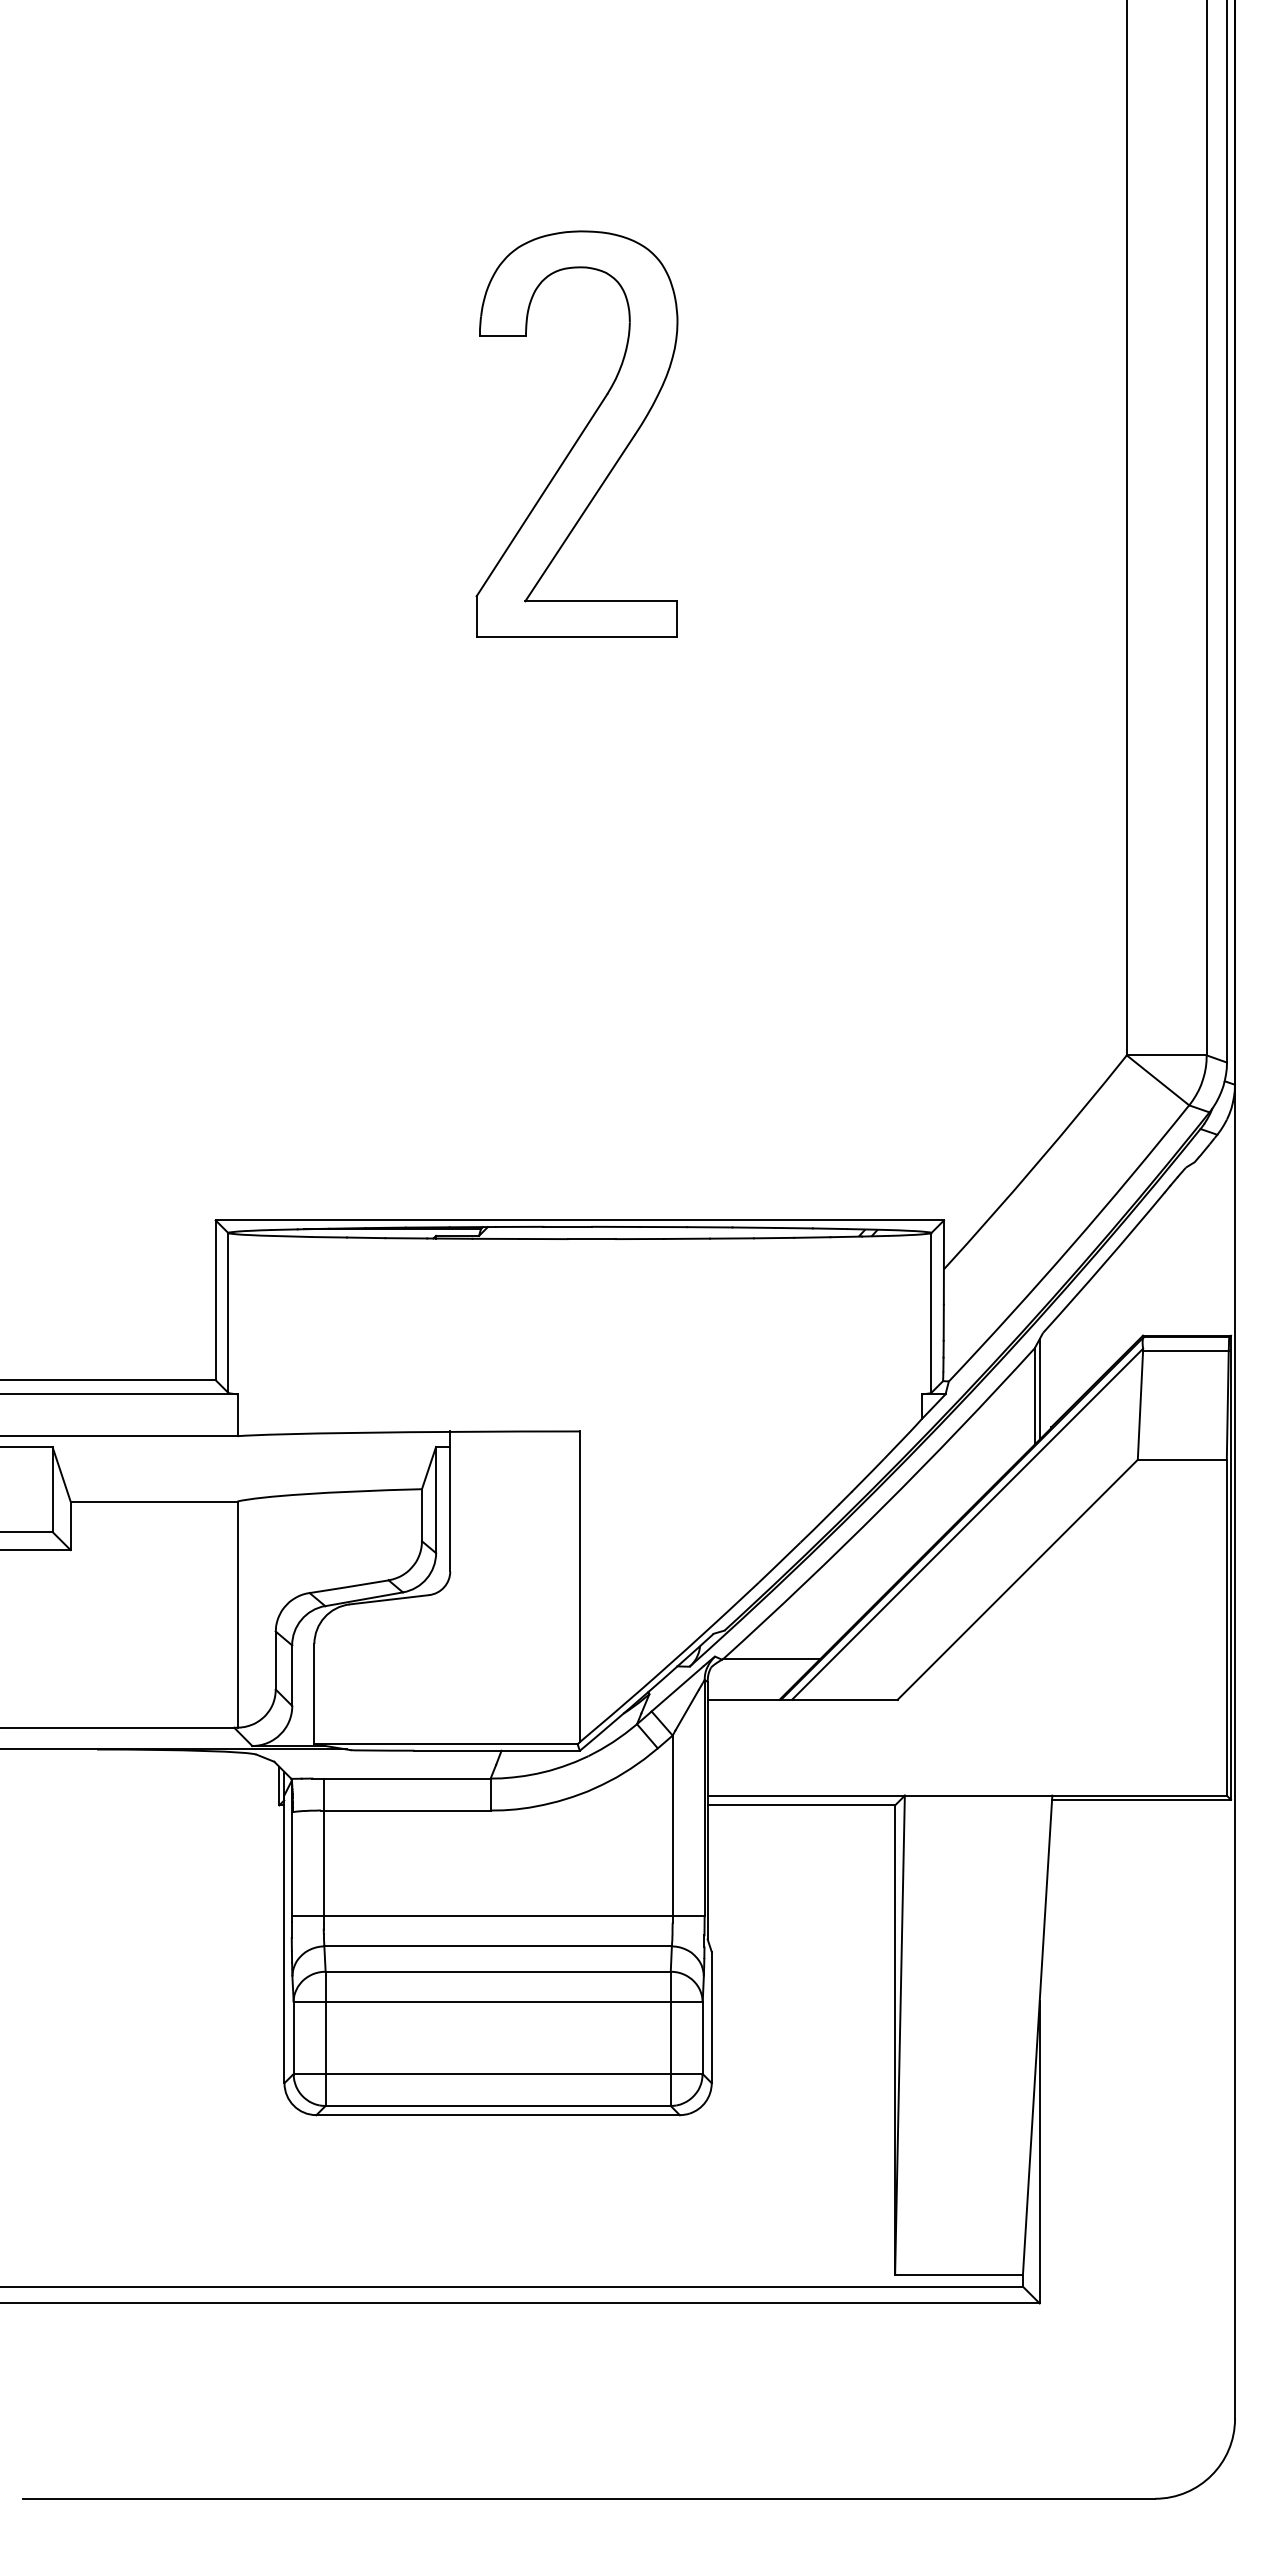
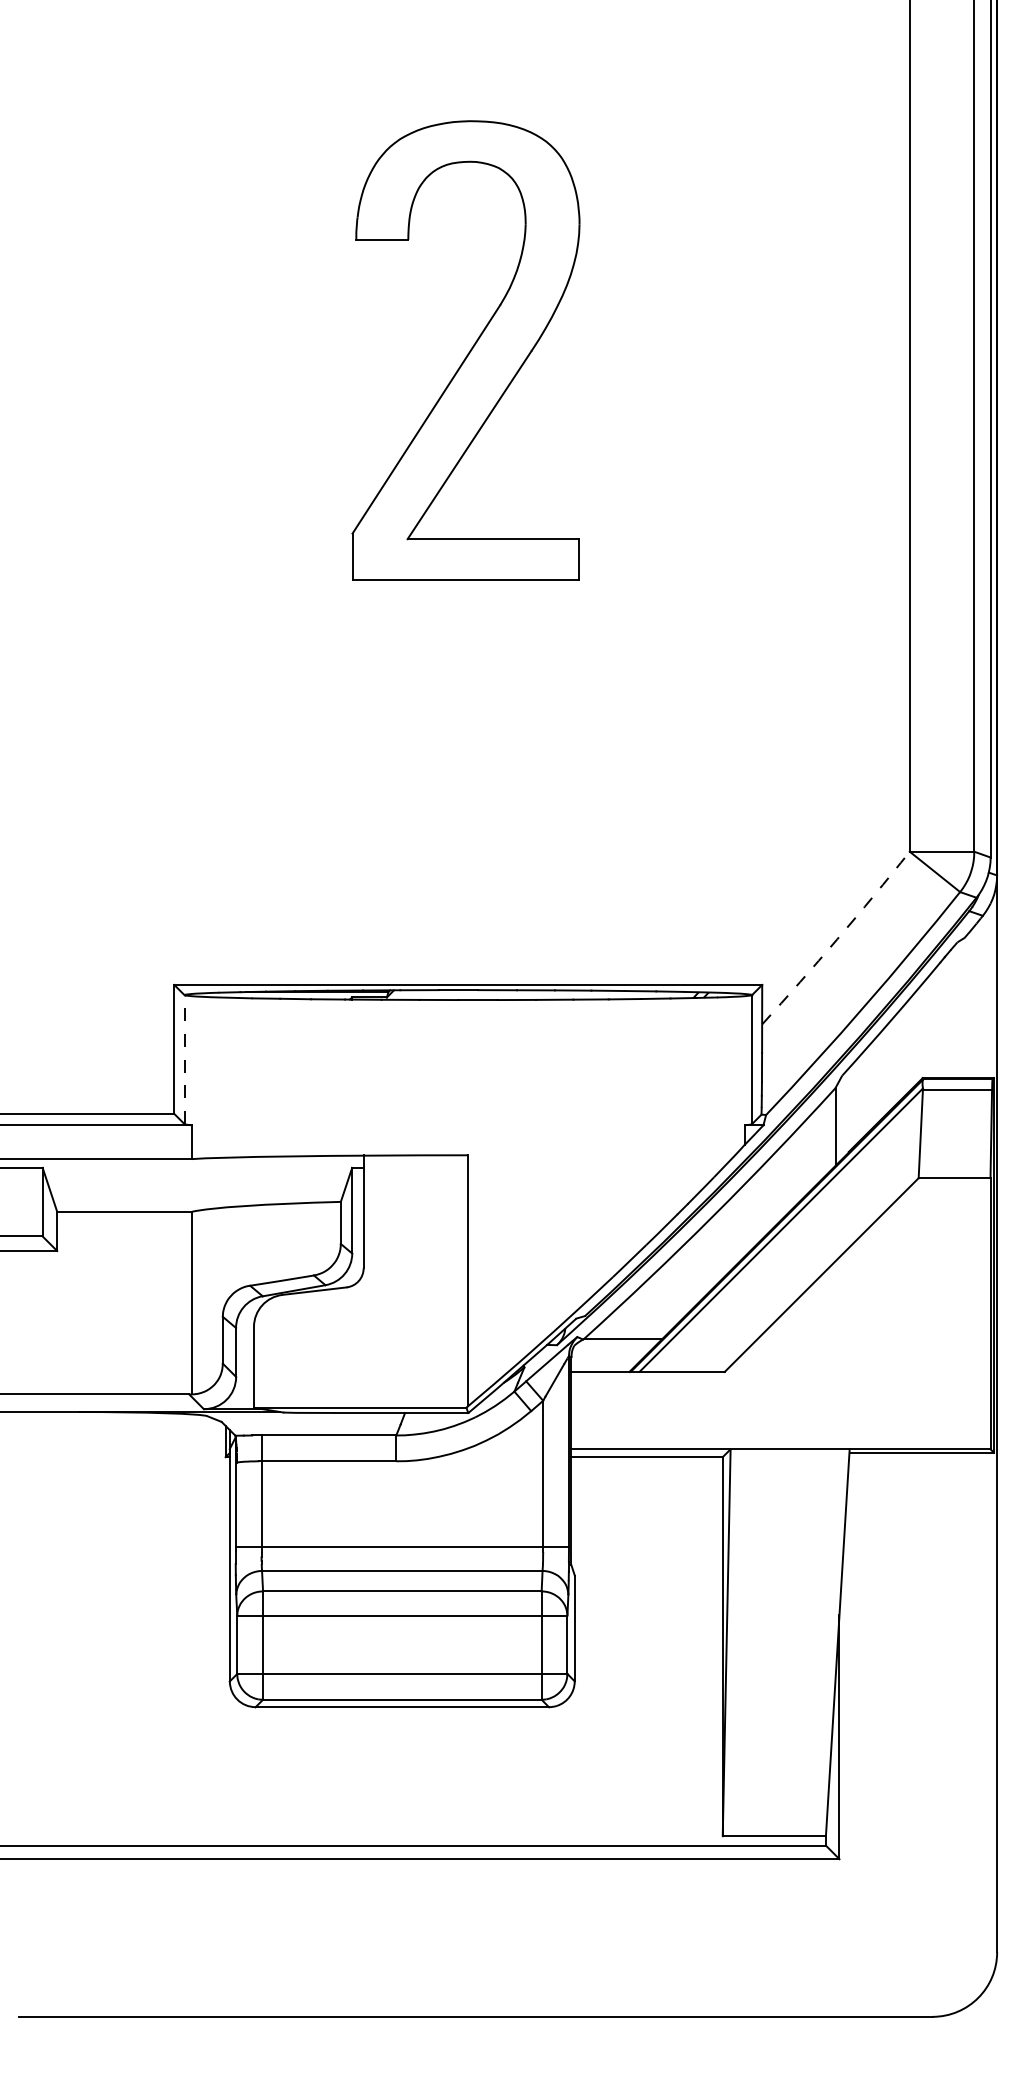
part: (576, 433) -> (465, 349), size x1.4
arc: (1037, 1163) -> (837, 939), solid -> dashed
line: (228, 1312) -> (184, 1059), solid -> dashed
line: (1039, 1389) -> (839, 1121), removed

